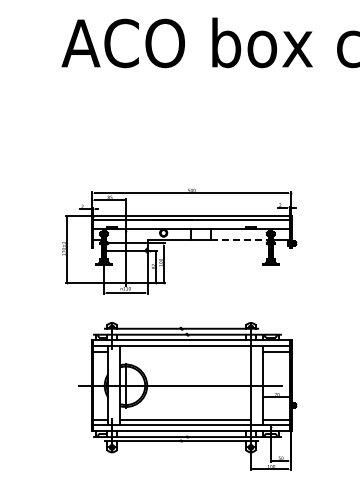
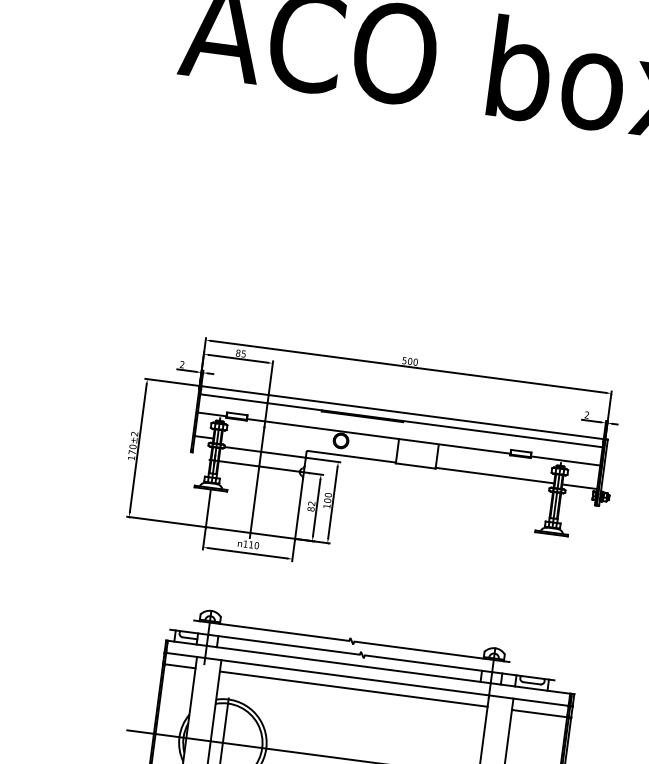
line: (239, 240) -> (494, 476), dashed -> solid
line: (185, 351) -> (353, 688), added

